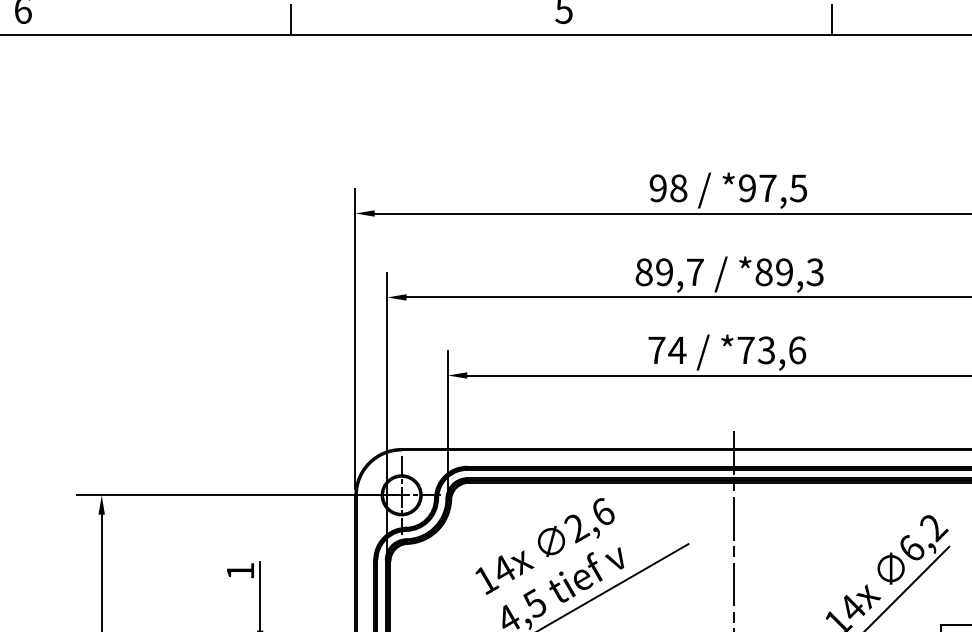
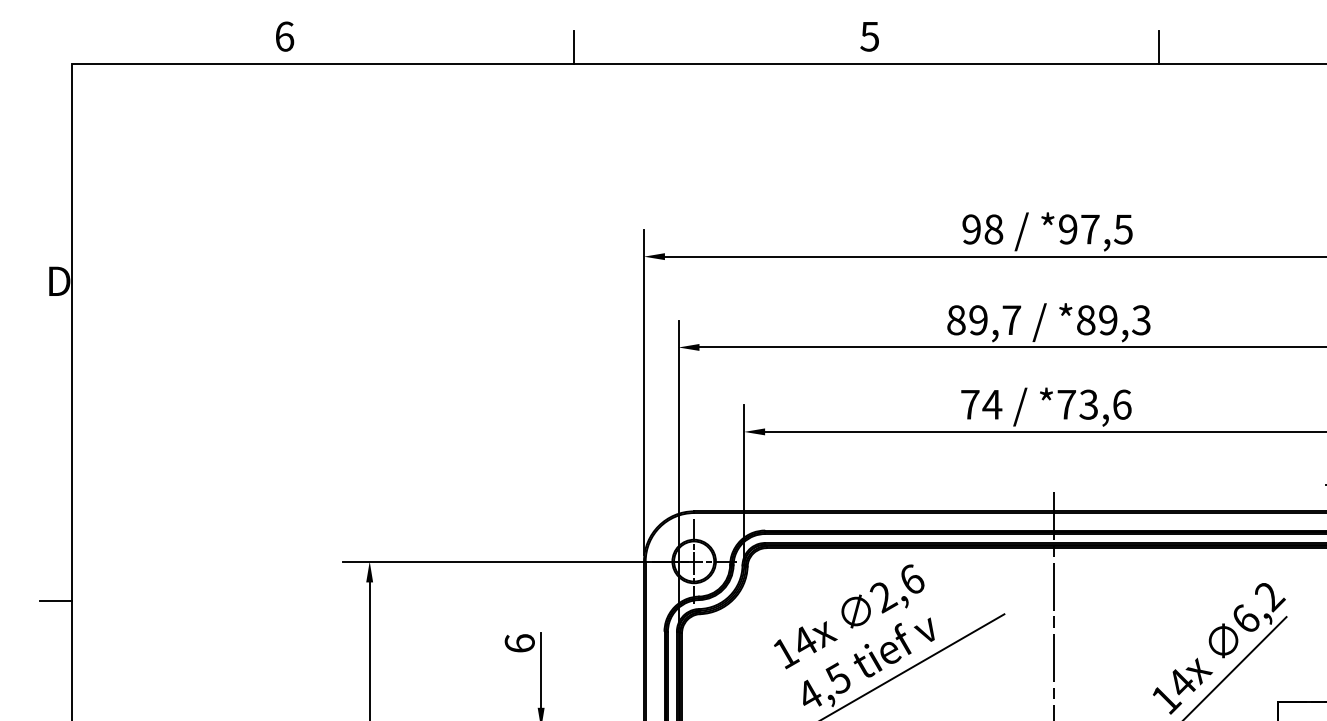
text: (240, 571) -> (519, 643), 1 -> 6

